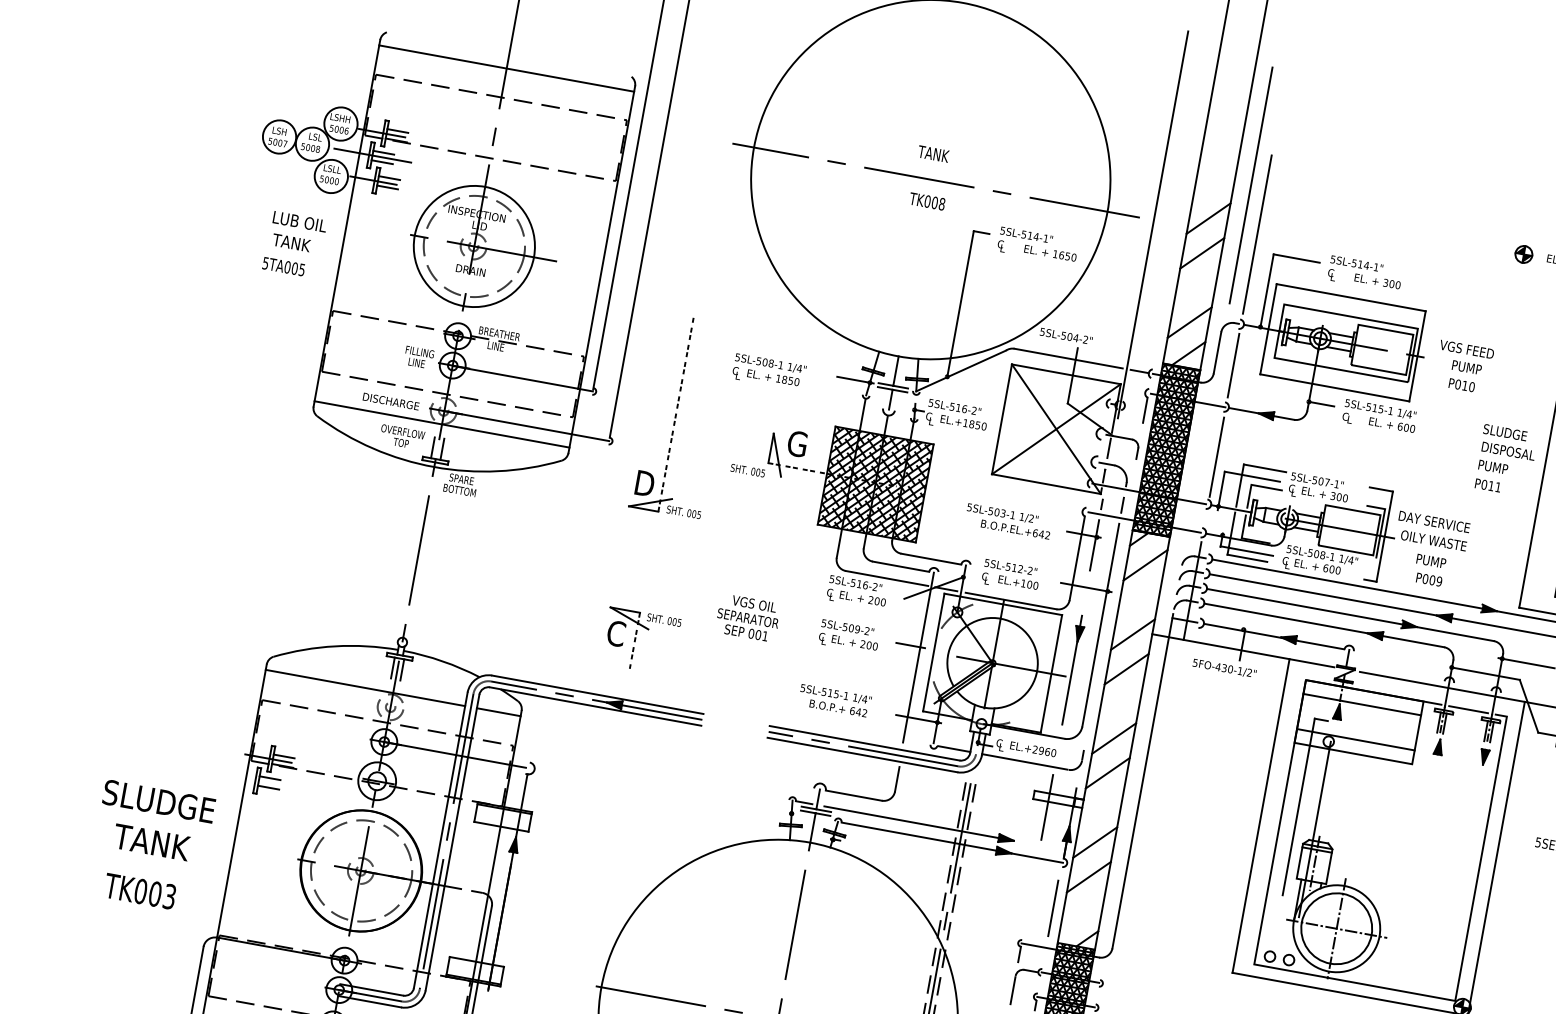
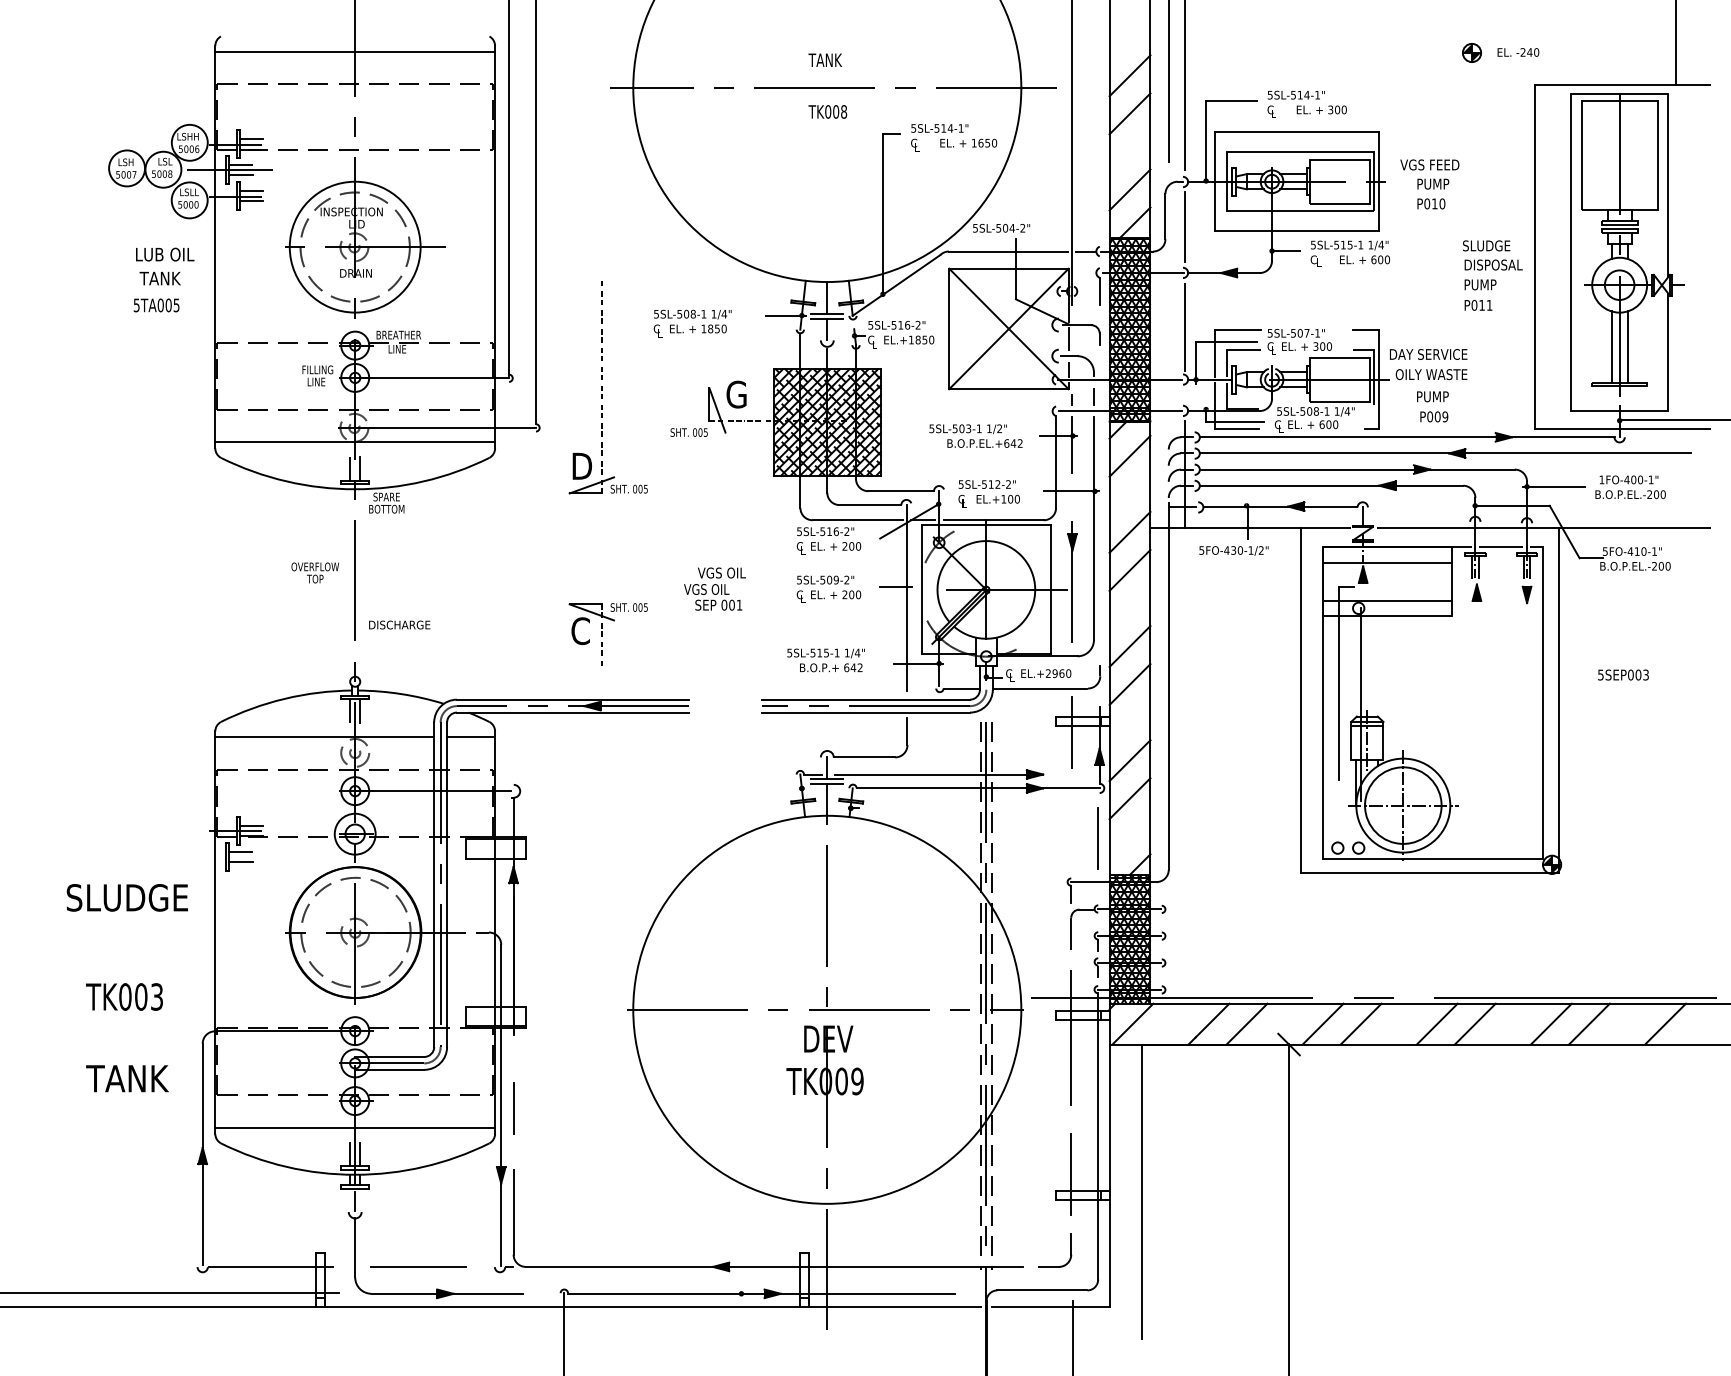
text: (391, 401) -> (399, 624), moved
text: (401, 436) -> (314, 572), moved
text: (747, 618) -> (717, 589), SEPARATOR -> VGS OIL
text: (151, 842) -> (127, 1078), moved

